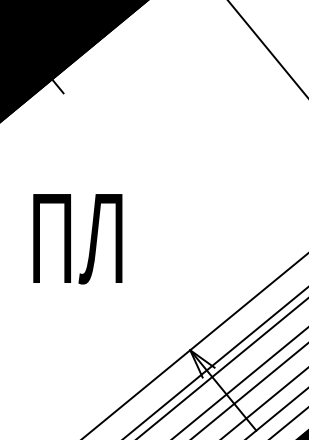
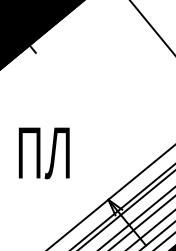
text: (76, 239) -> (43, 153), moved

